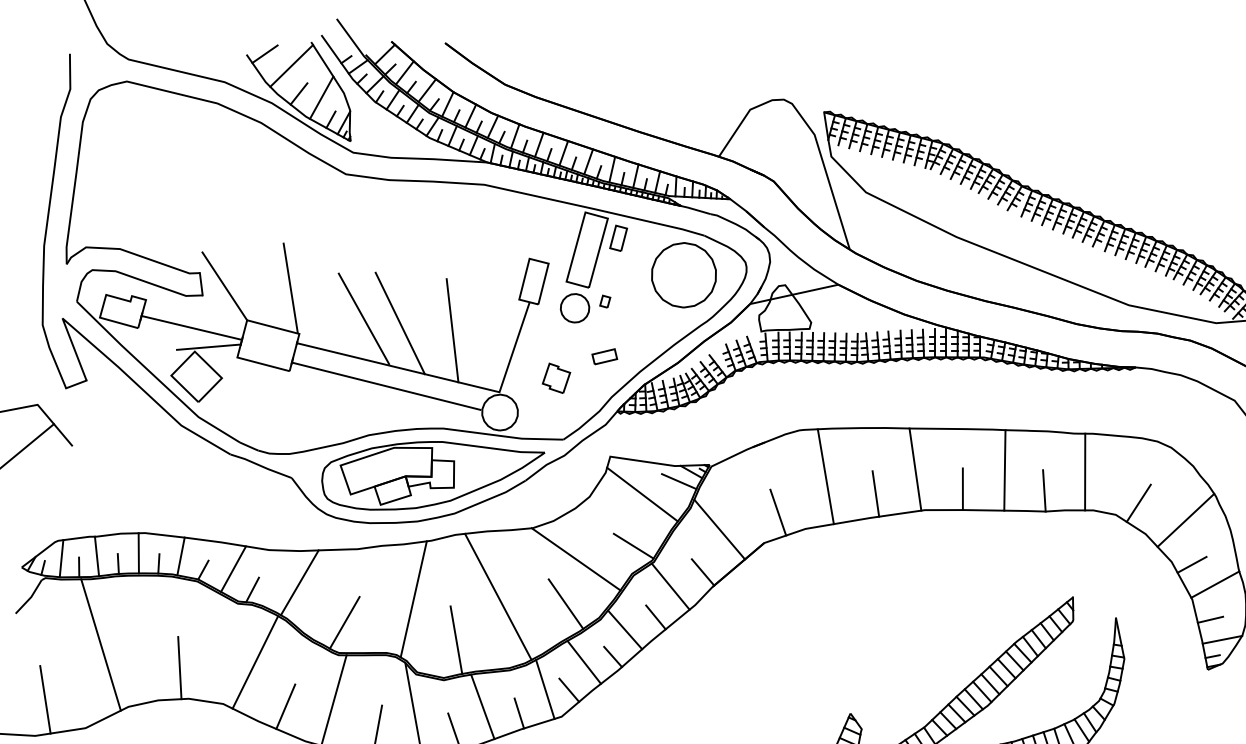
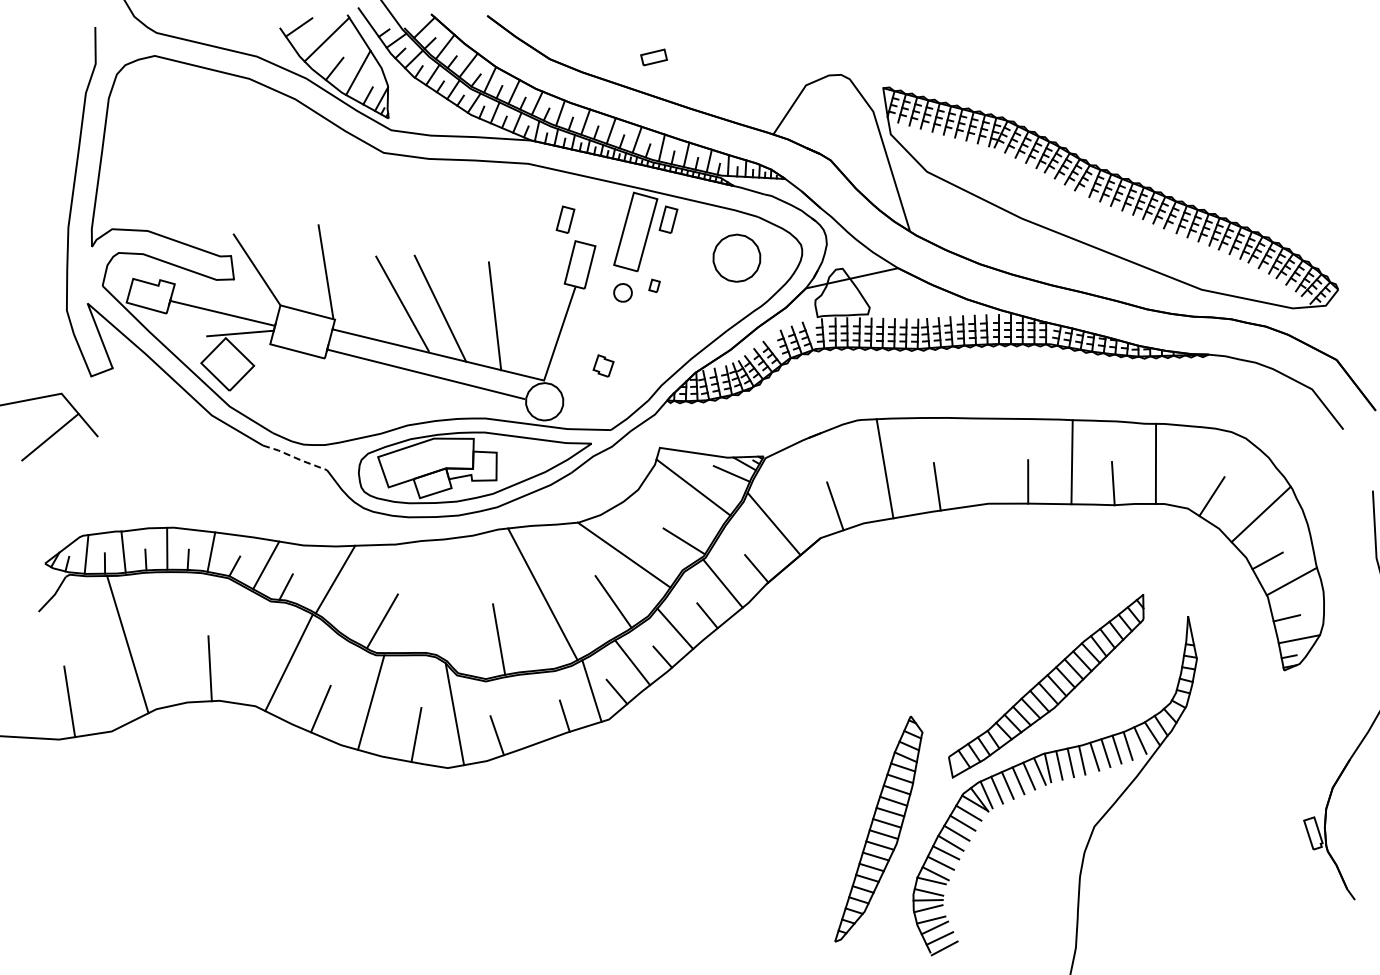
part: (519, 238) -> (565, 219), added
part: (683, 274) -> (736, 257), size x0.7
part: (574, 307) -> (622, 292), size x0.6
part: (604, 356) -> (653, 57), moved
part: (556, 377) -> (603, 365), size x0.7
line: (261, 465) -> (295, 457), solid -> dashed
line: (915, 469) -> (978, 461), removed
line: (413, 598) -> (454, 596), removed
line: (482, 706) -> (526, 708), removed

